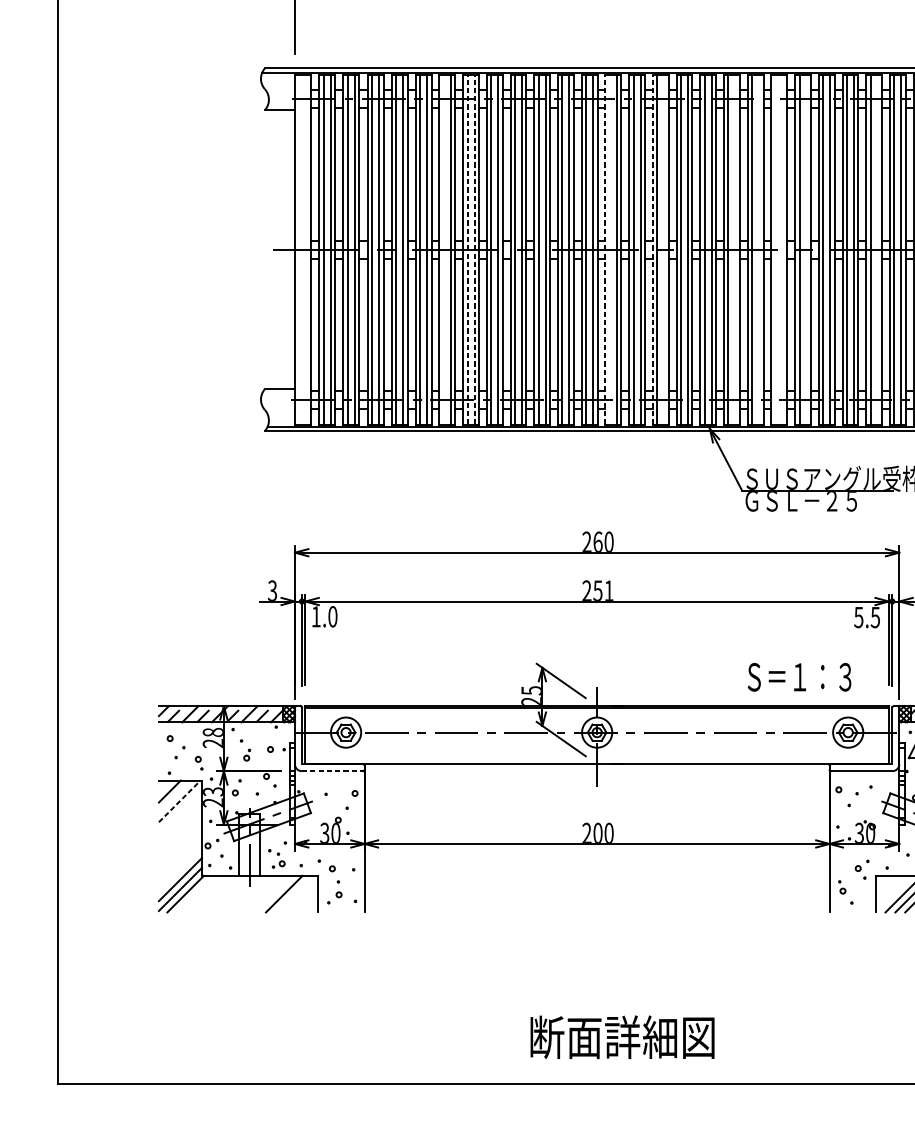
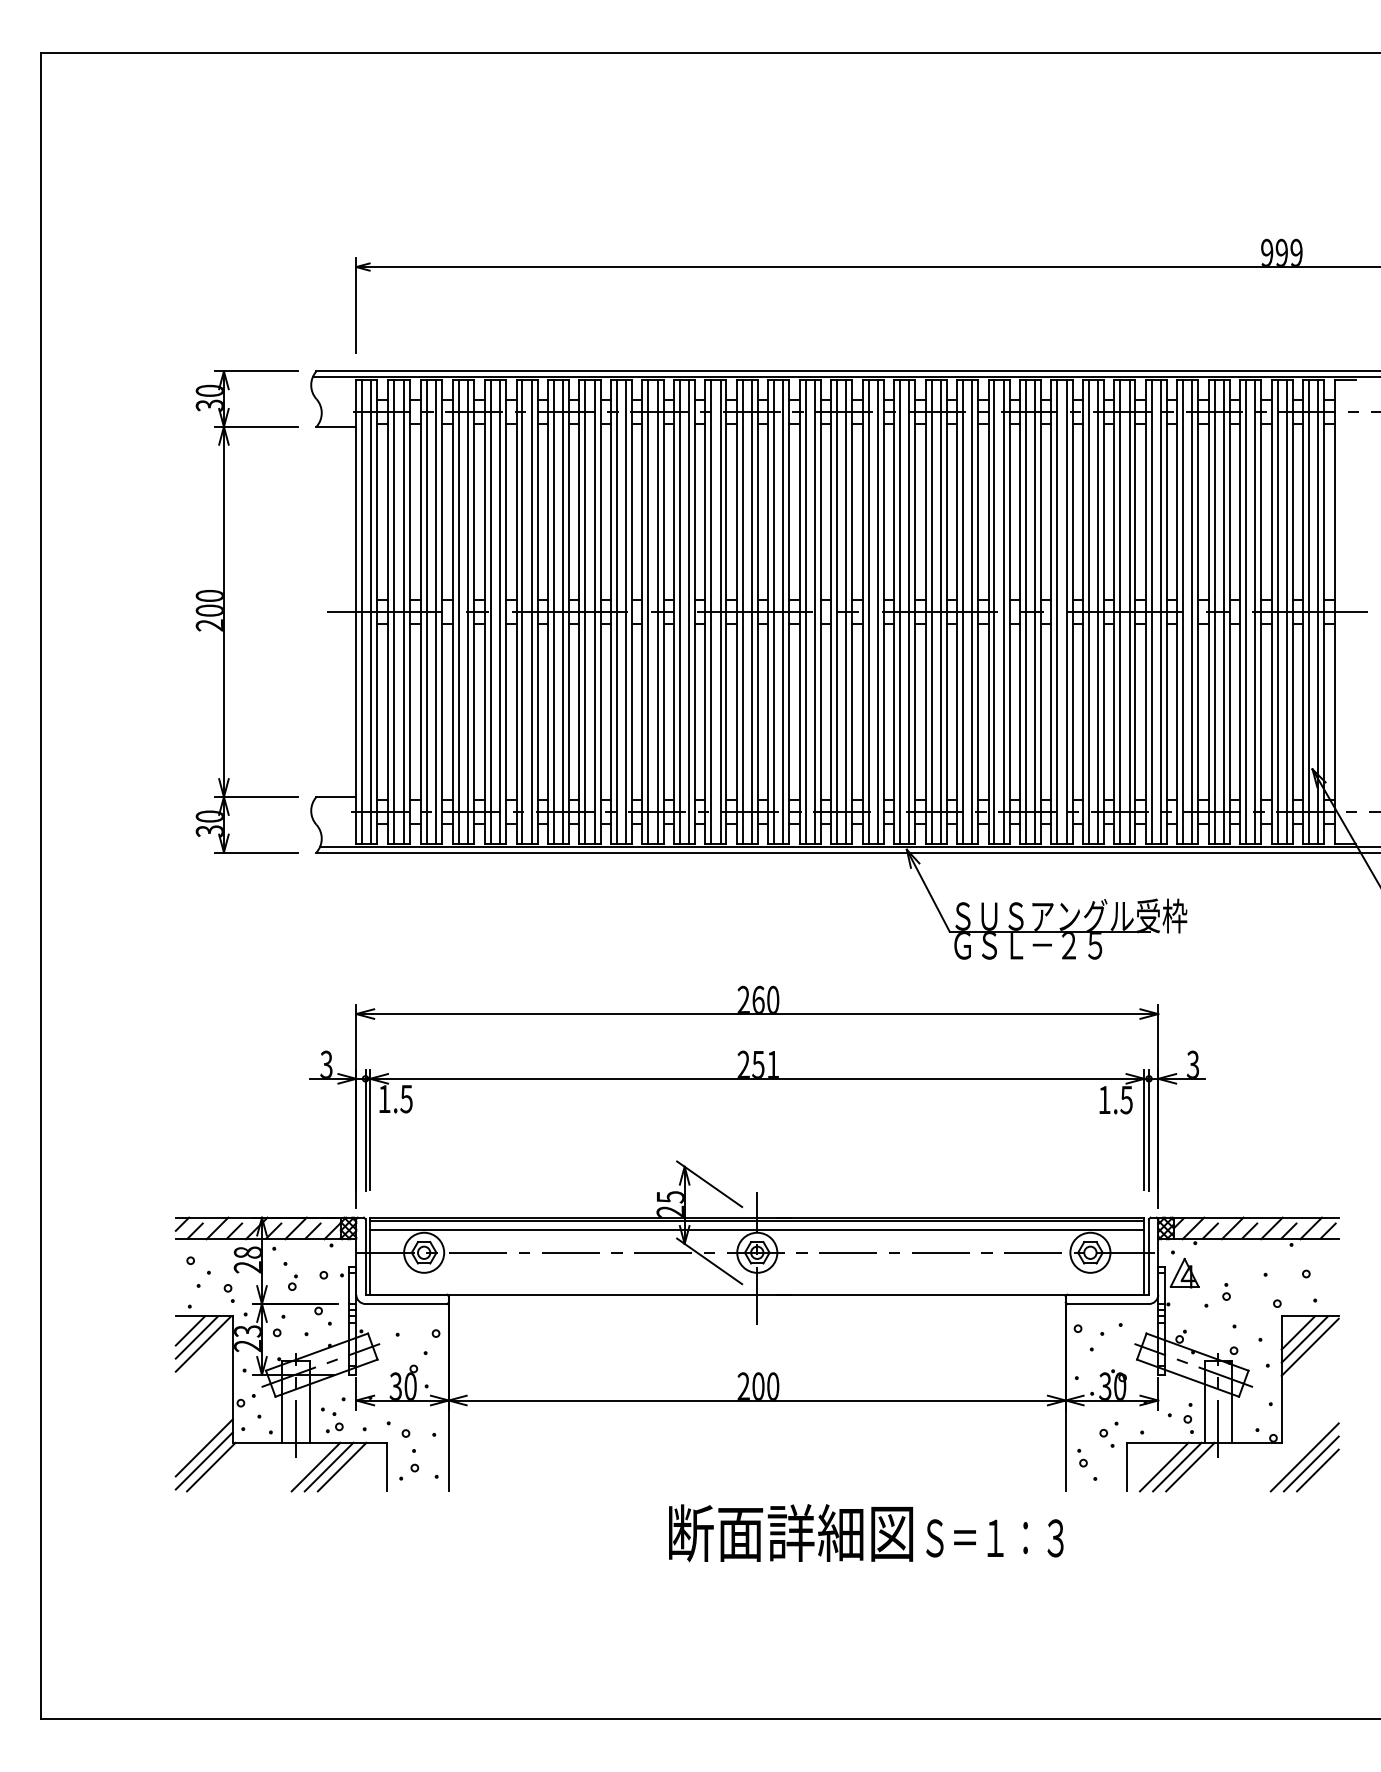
part: (195, 249) -> (224, 611), added
line: (299, 249) -> (362, 611), added
line: (306, 249) -> (371, 611), added
line: (443, 249) -> (553, 611), added
line: (467, 249) -> (585, 611), dashed -> solid
line: (474, 249) -> (594, 611), dashed -> solid
line: (605, 249) -> (768, 611), dashed -> solid
line: (610, 249) -> (774, 611), added
line: (653, 249) -> (831, 611), dashed -> solid
line: (664, 249) -> (846, 611), added
line: (735, 249) -> (940, 611), added
line: (759, 249) -> (972, 611), added
line: (775, 249) -> (994, 611), added
line: (782, 249) -> (1003, 611), added
line: (806, 249) -> (1035, 611), added
line: (877, 249) -> (1129, 611), added
text: (332, 616) -> (406, 1098), 1.0 -> 1.5
text: (858, 617) -> (1104, 1100), 5.5 -> 1.5
text: (799, 677) -> (994, 1538), moved
line: (597, 715) -> (757, 1229), added
line: (332, 771) -> (406, 1304), dashed -> solid
line: (174, 796) -> (196, 1337), added
line: (179, 800) -> (203, 1343), dashed -> solid
line: (264, 893) -> (315, 1466), added
line: (274, 893) -> (328, 1466), added
text: (622, 1037) -> (790, 1533), moved

